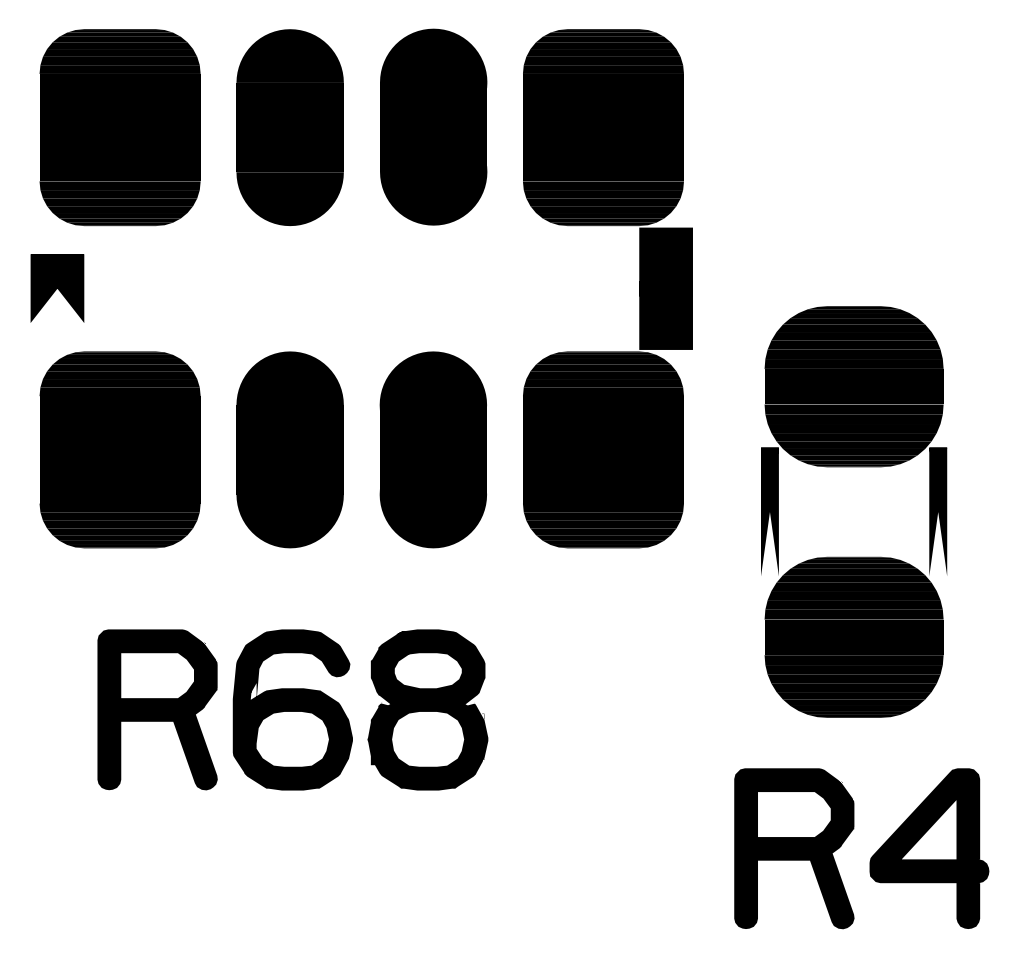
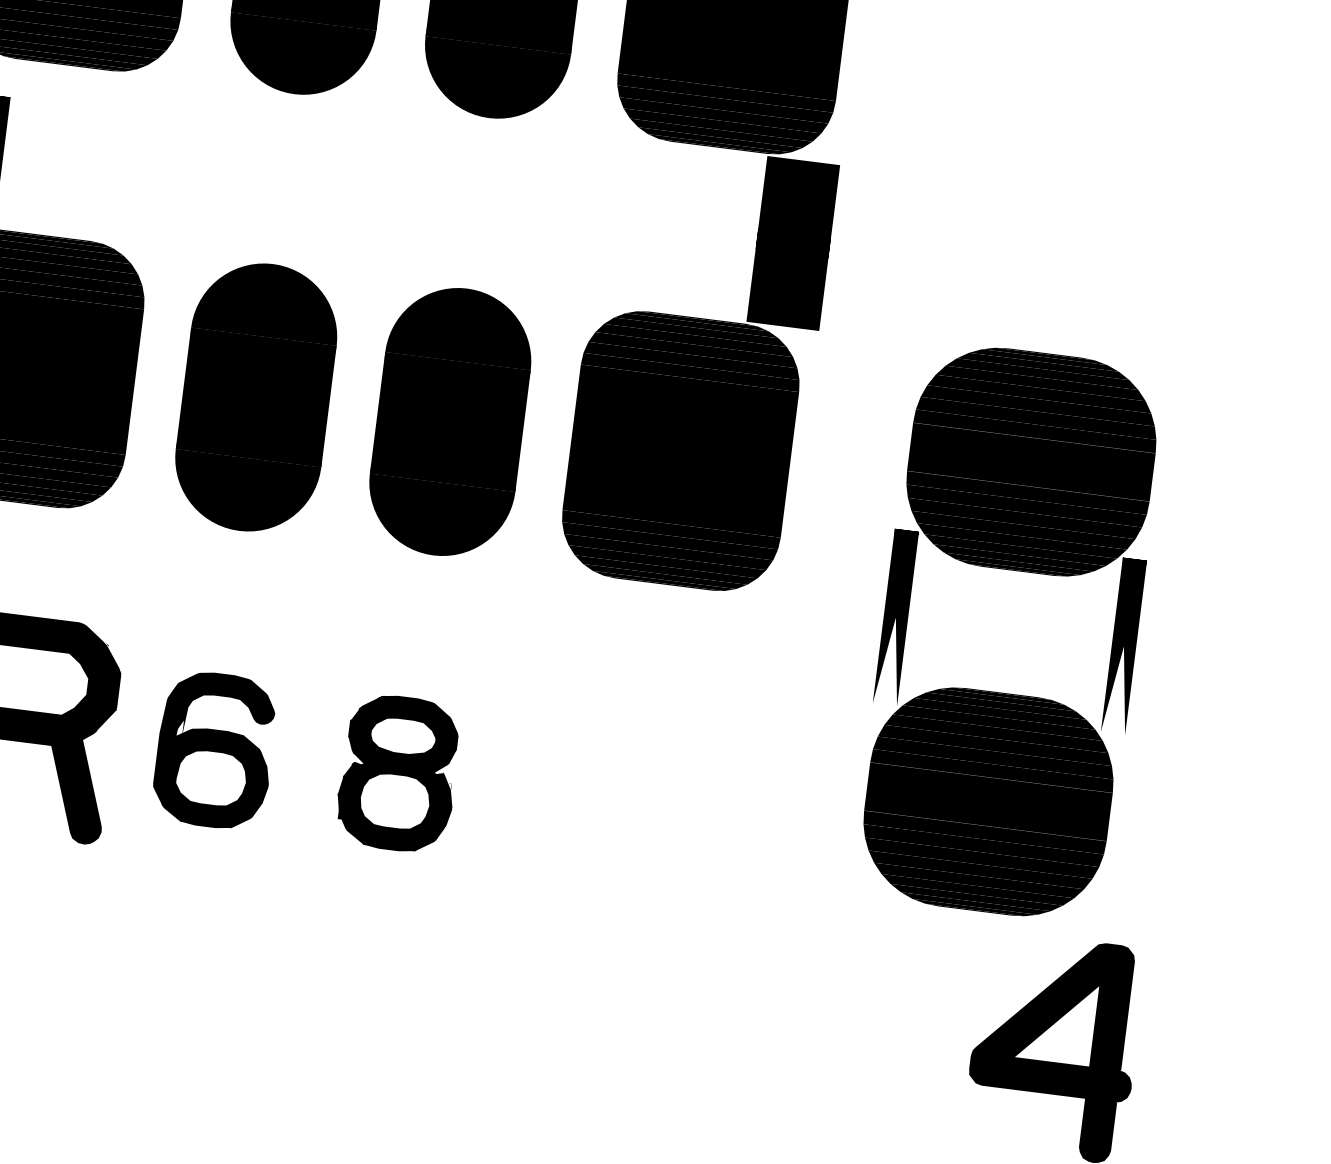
part: (854, 467) -> (1018, 571), moved
part: (292, 709) -> (214, 749), size x0.7
part: (427, 709) -> (397, 772), size x0.7
part: (794, 848) -> (871, 1024), removed

